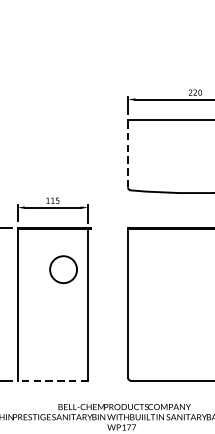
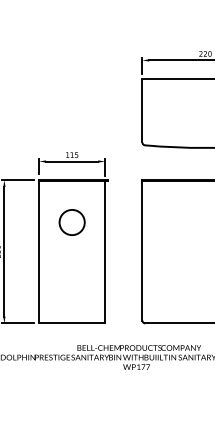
line: (128, 153) -> (142, 110), dashed -> solid
circle: (62, 269) -> (71, 222), moved
line: (53, 380) -> (72, 323), dashed -> solid

